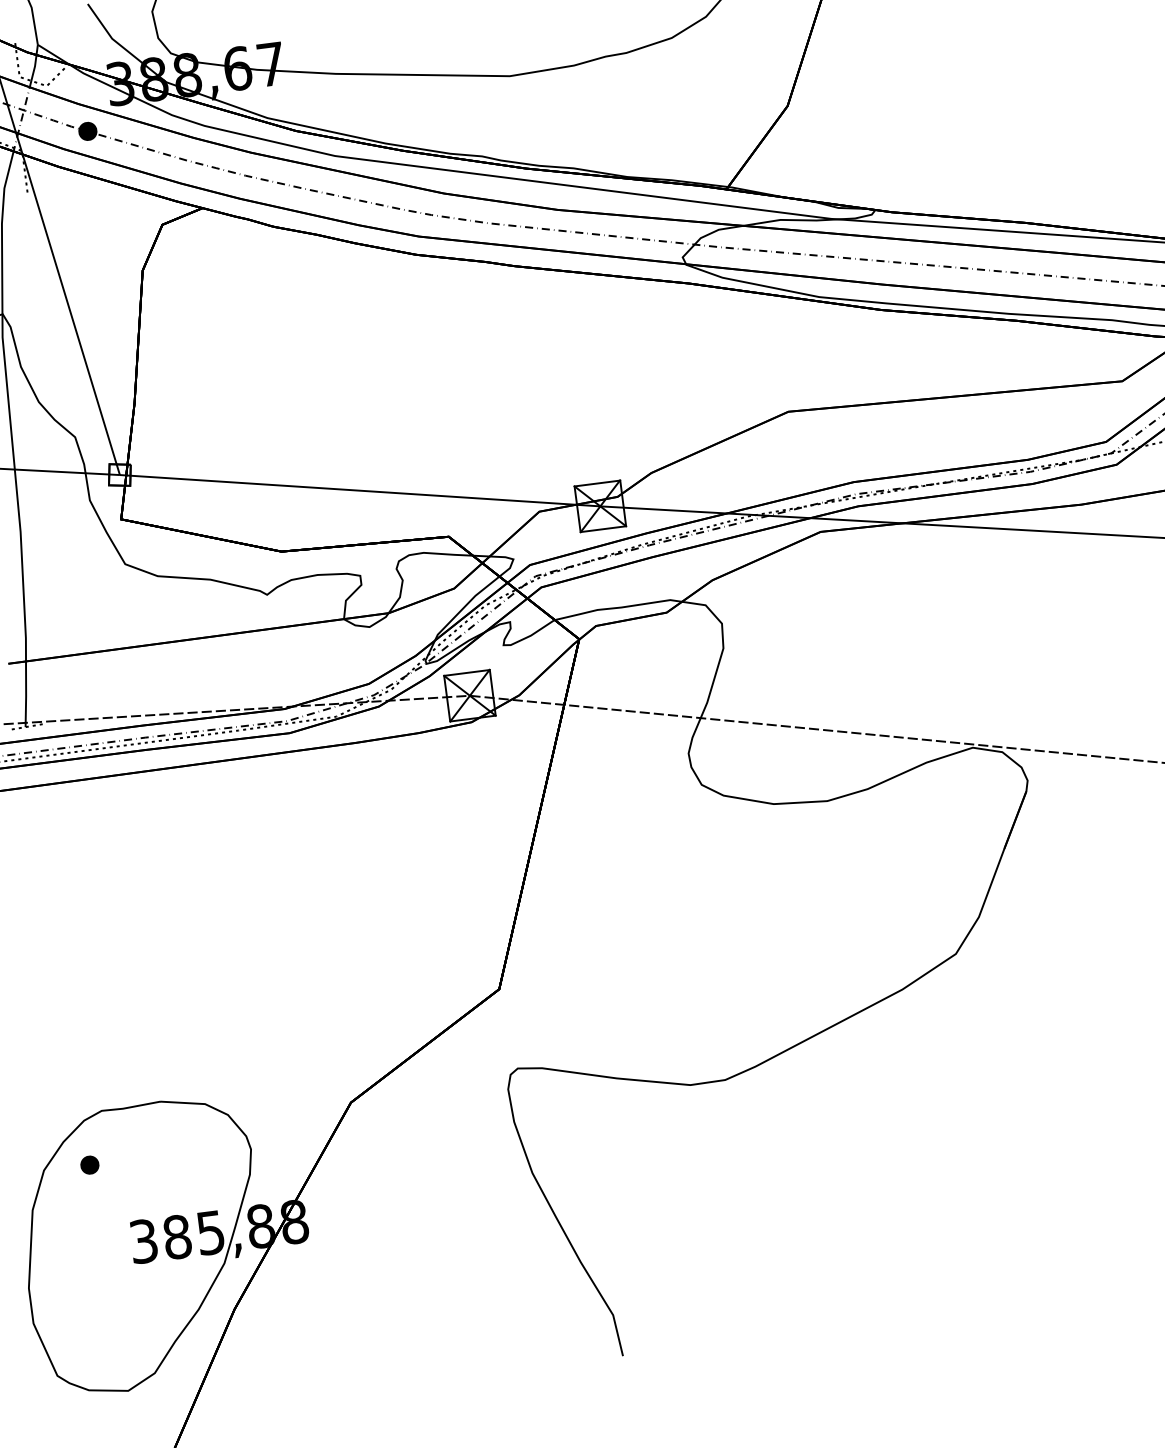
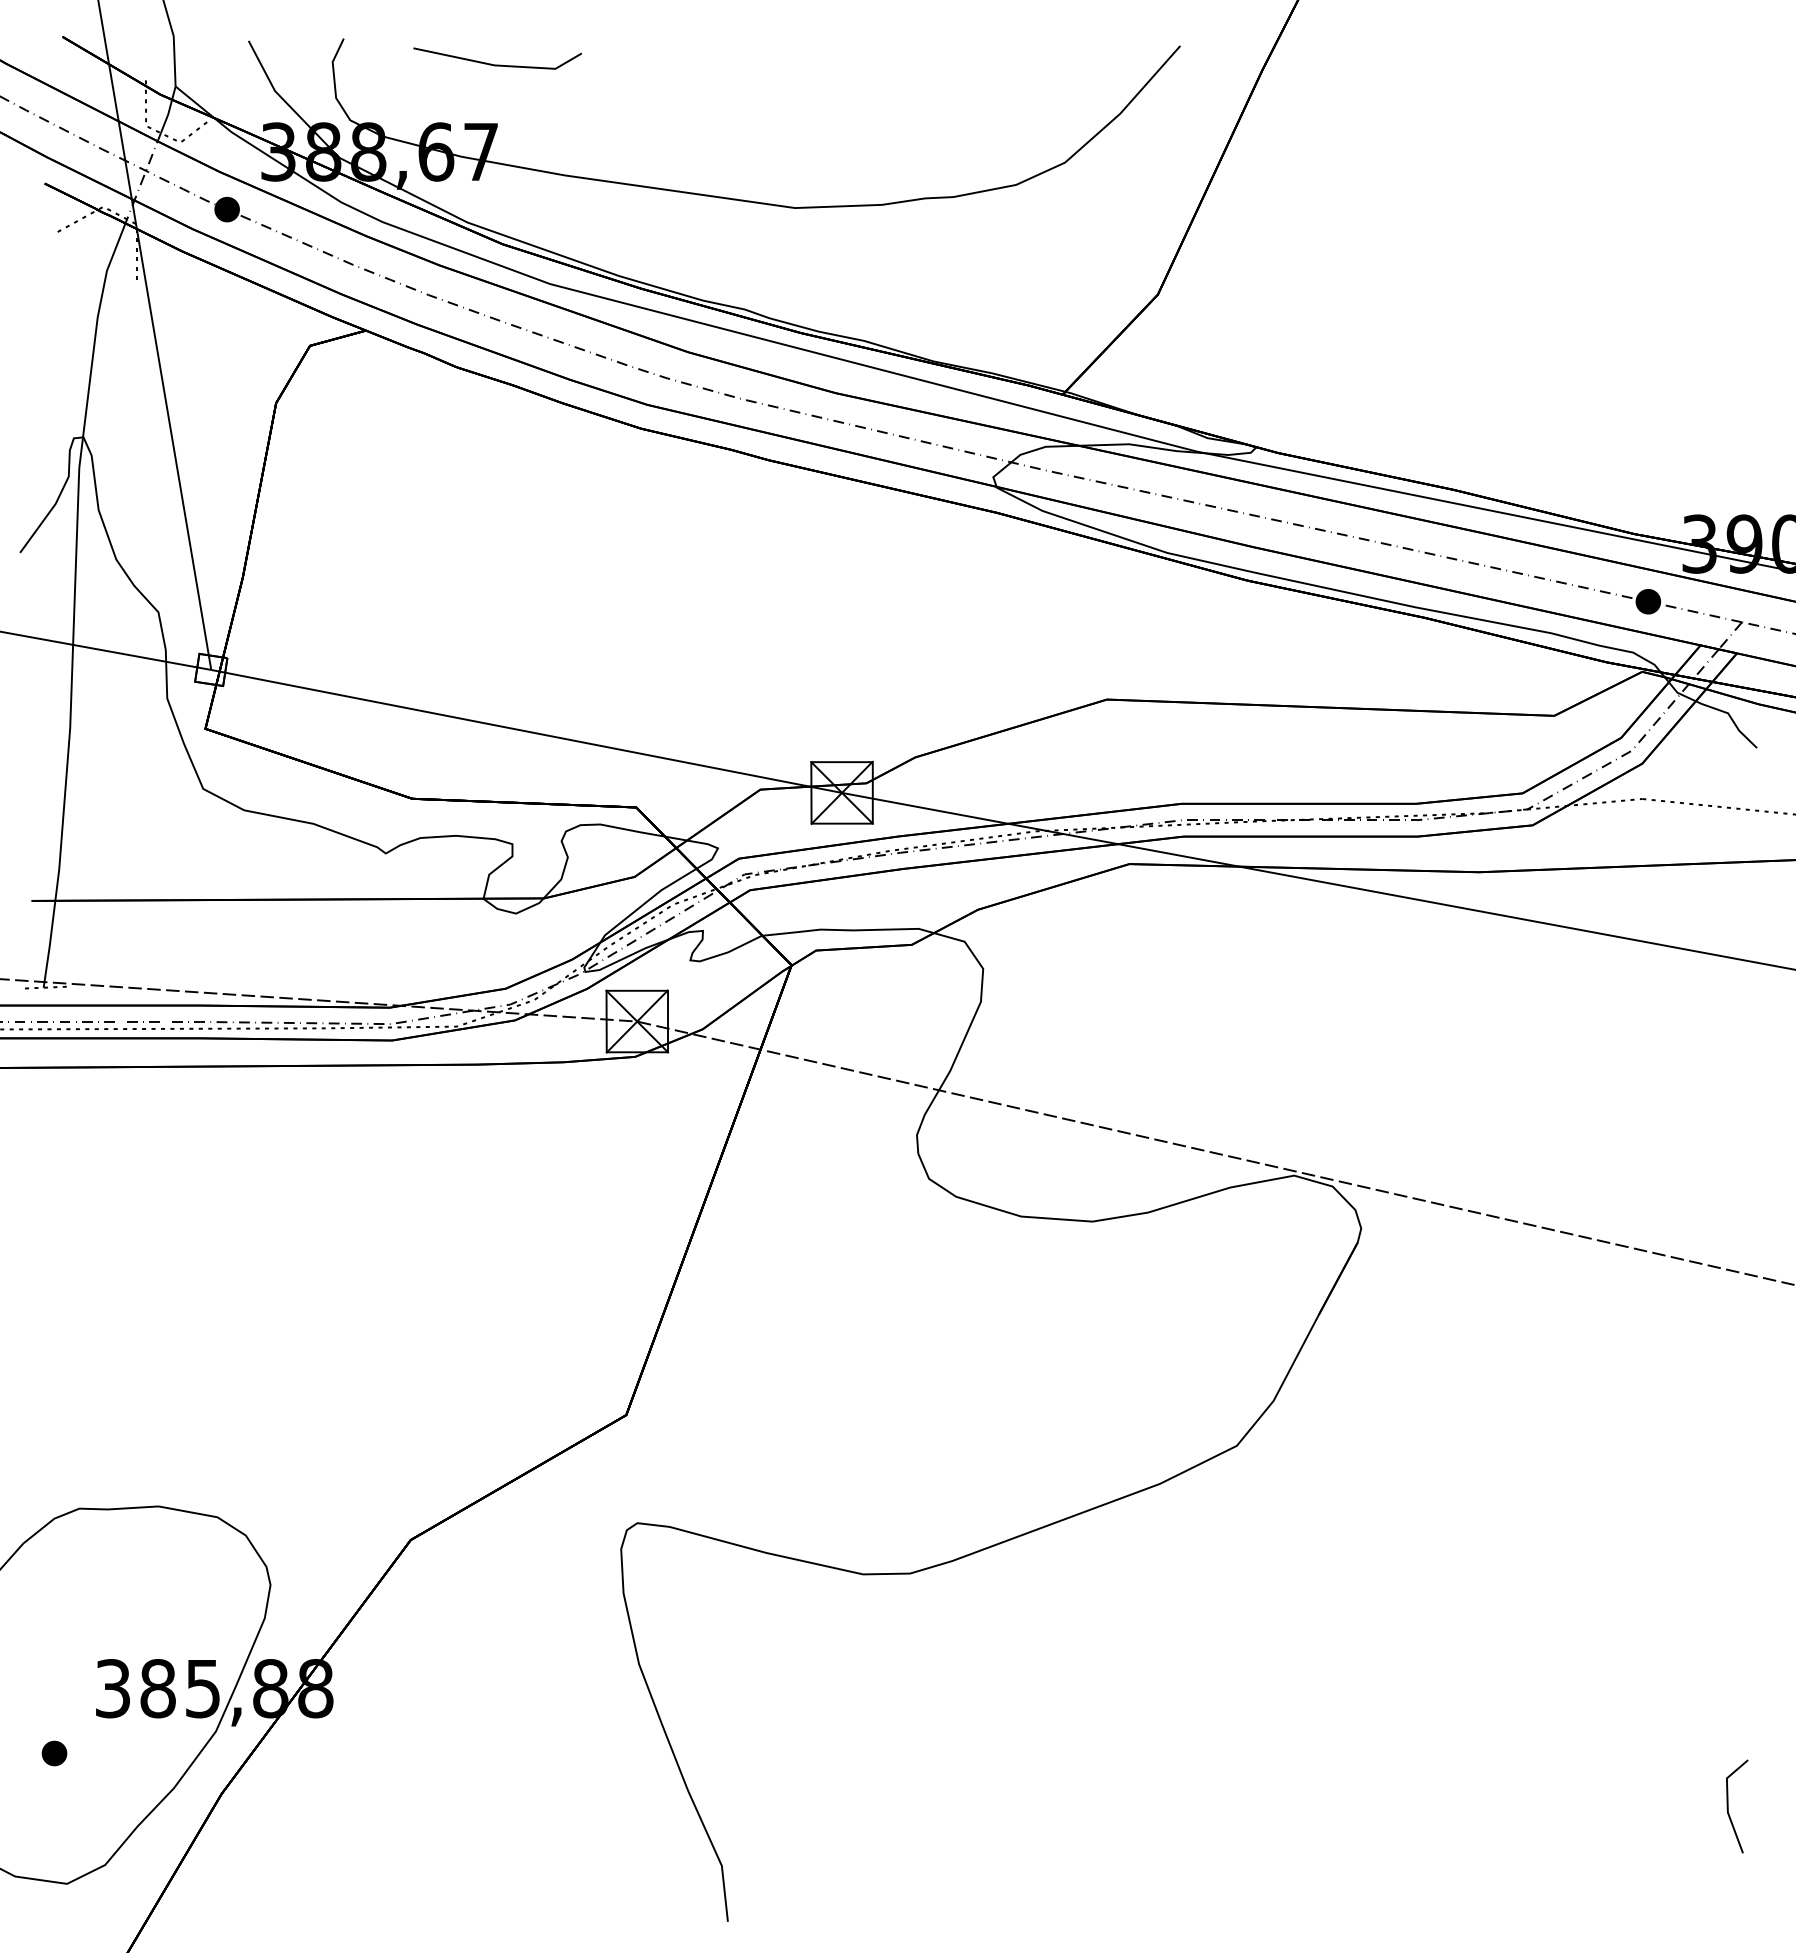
part: (89, 1165) -> (54, 1753), moved

